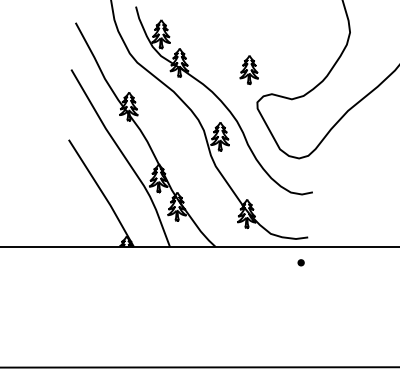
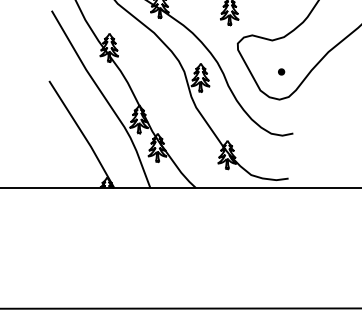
part: (300, 262) -> (280, 71), moved

